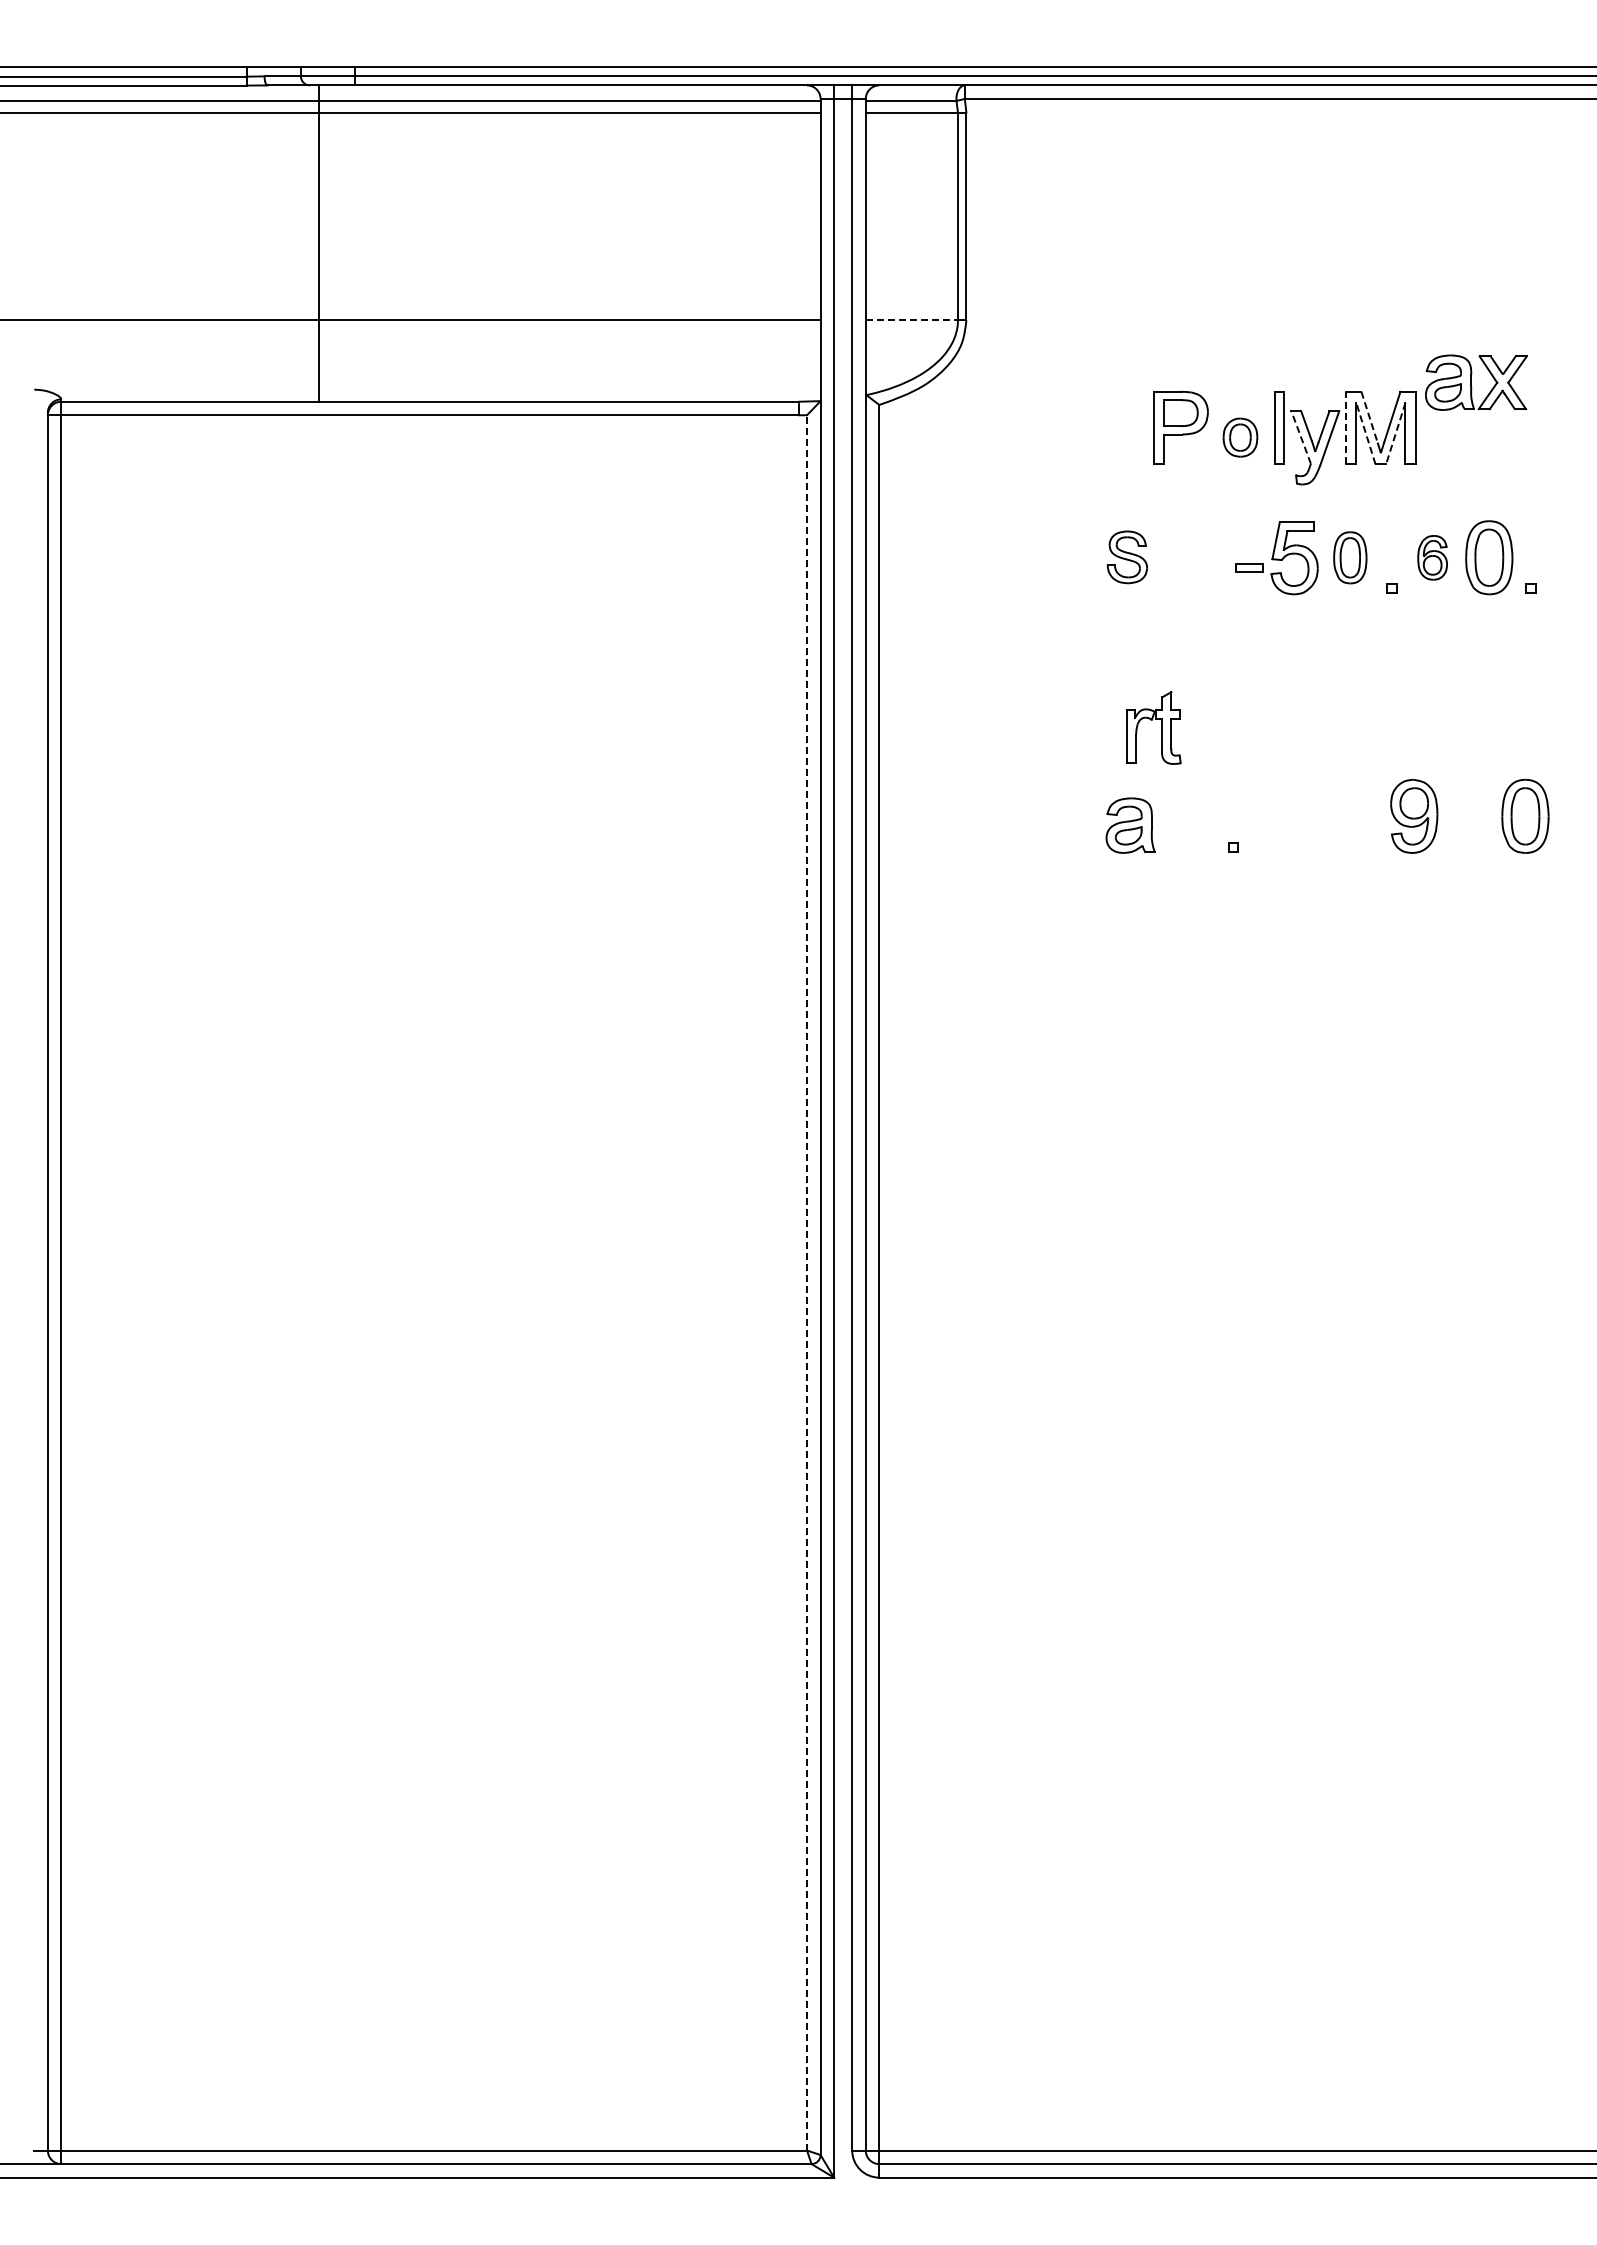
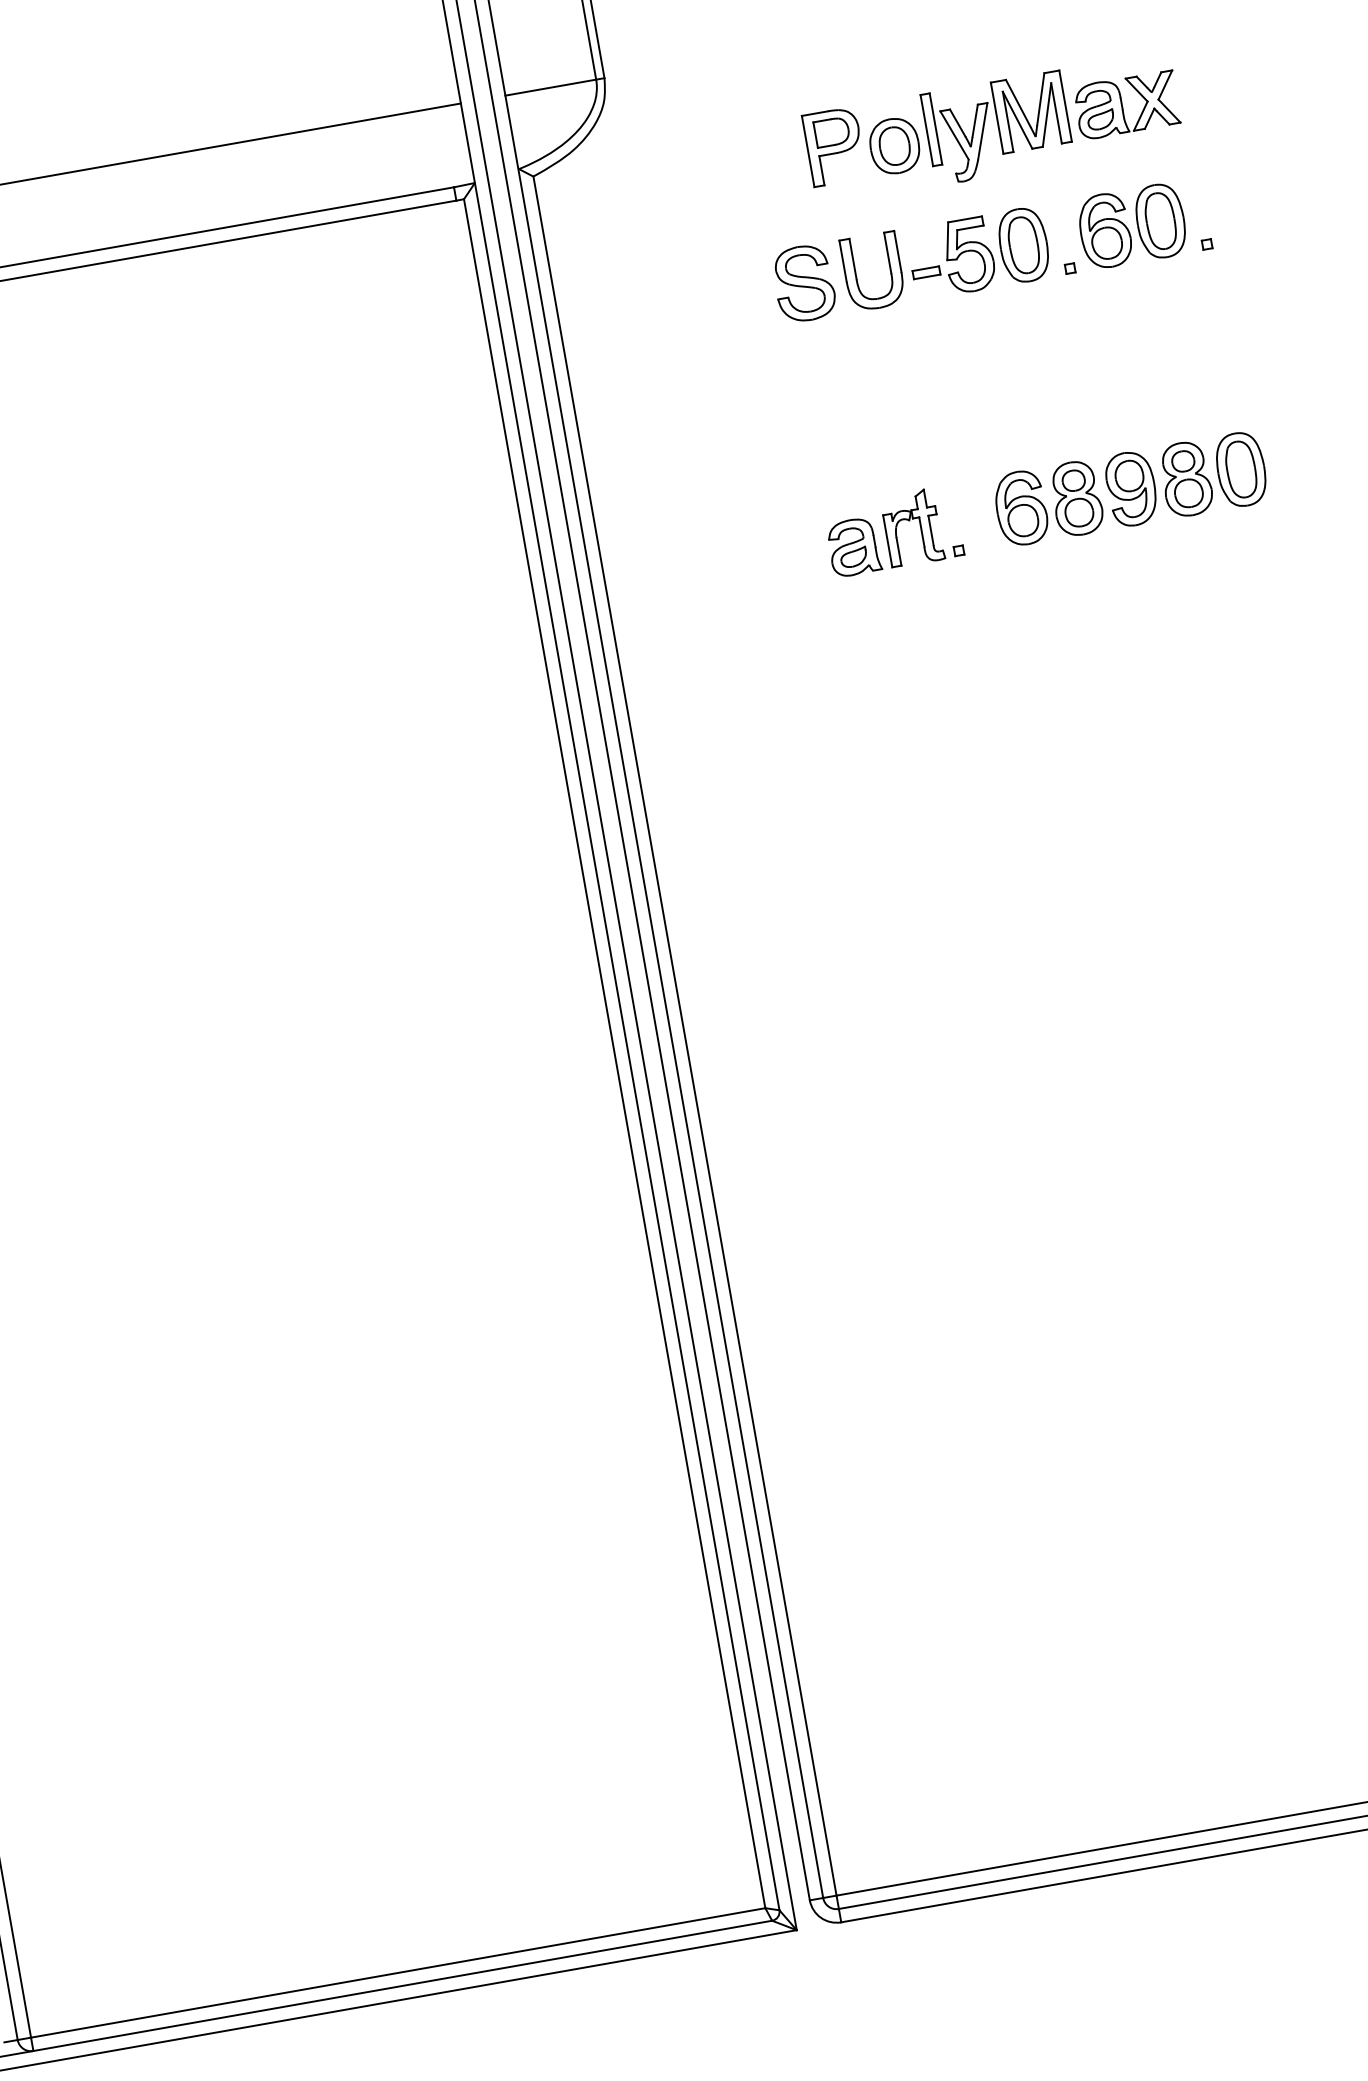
line: (912, 320) -> (551, 87), dashed -> solid
part: (1476, 382) -> (1127, 104), moved
line: (1369, 417) -> (1018, 103), dashed -> solid
line: (1346, 427) -> (997, 117), dashed -> solid
line: (1365, 433) -> (1017, 120), dashed -> solid
line: (1395, 434) -> (1046, 116), dashed -> solid
part: (1240, 437) -> (894, 145), size x1.43
line: (1301, 437) -> (954, 135), dashed -> solid
part: (1127, 557) -> (804, 283), size x1.43
part: (1180, 557) -> (856, 274), added
part: (1350, 557) -> (1023, 244), size x1.43
part: (1432, 557) -> (1104, 230), size x1.67
part: (1152, 720) -> (910, 520), moved
part: (1329, 815) -> (1048, 502), added
part: (1469, 815) -> (1185, 478), added
line: (807, 1282) -> (615, 1053), dashed -> solid

